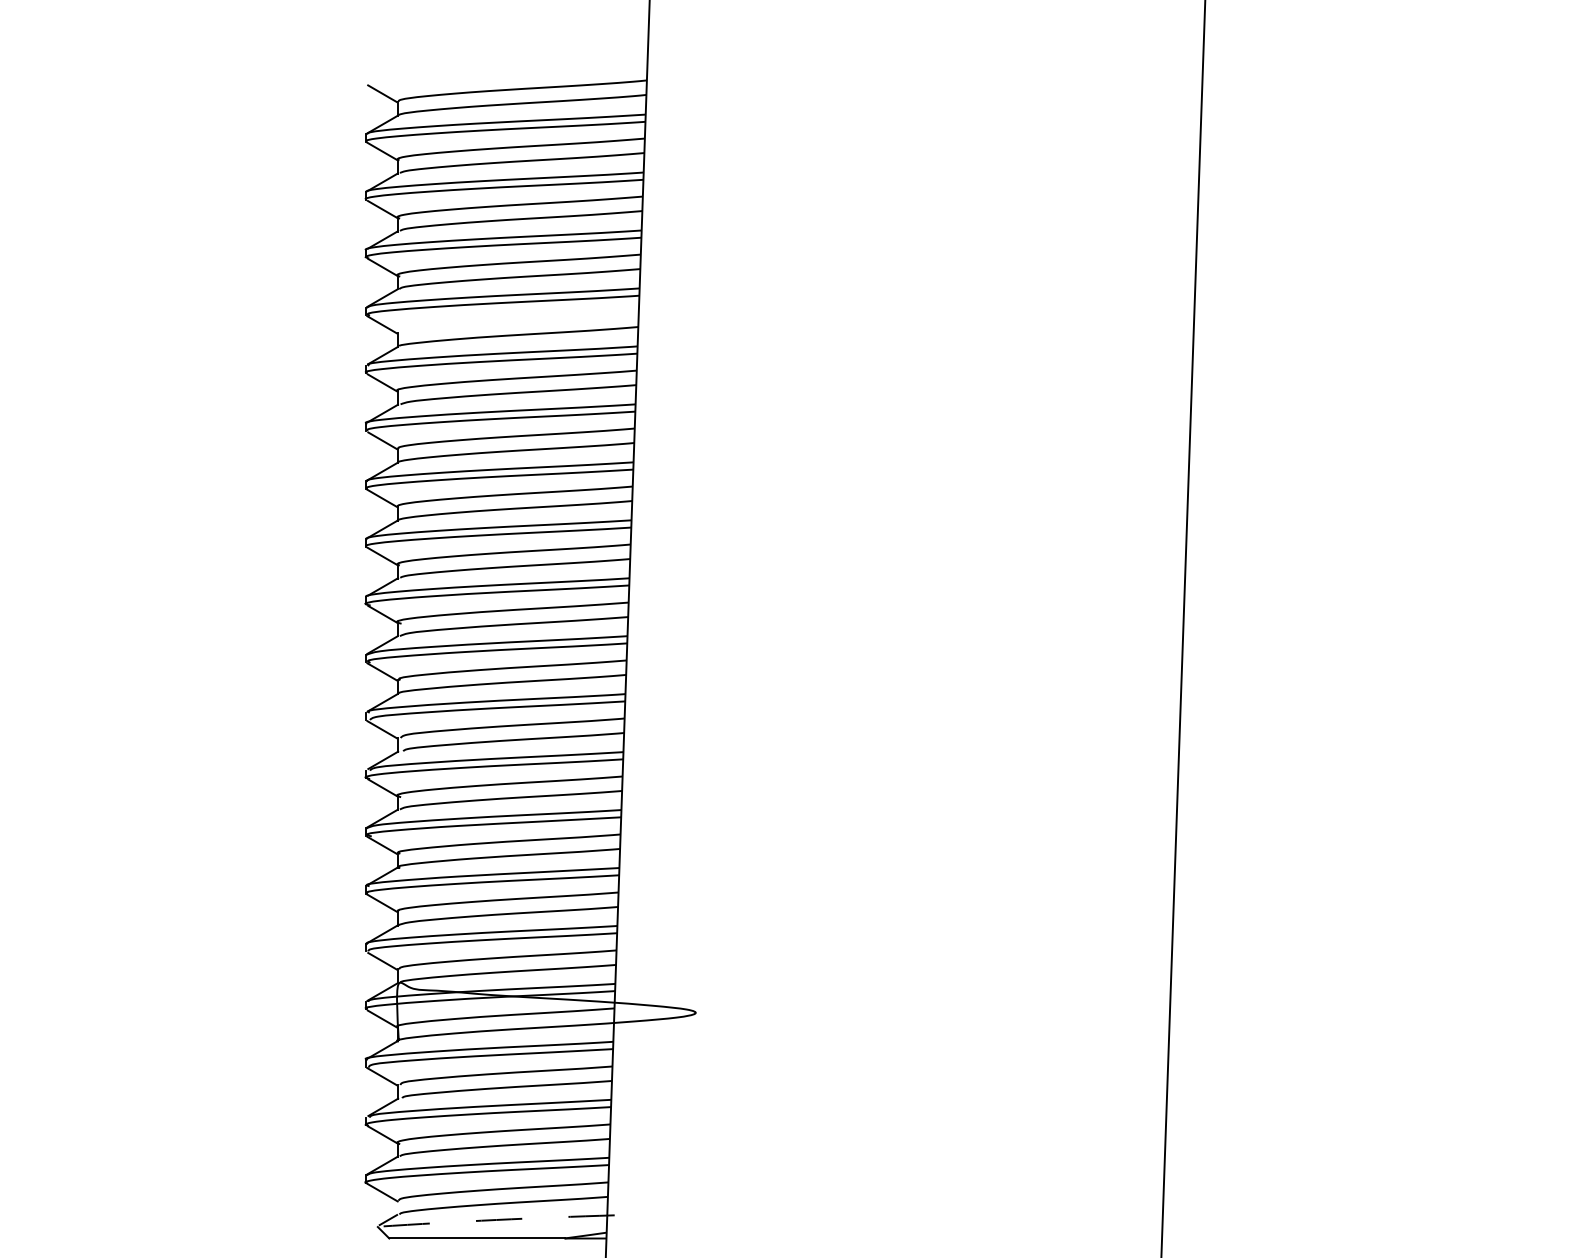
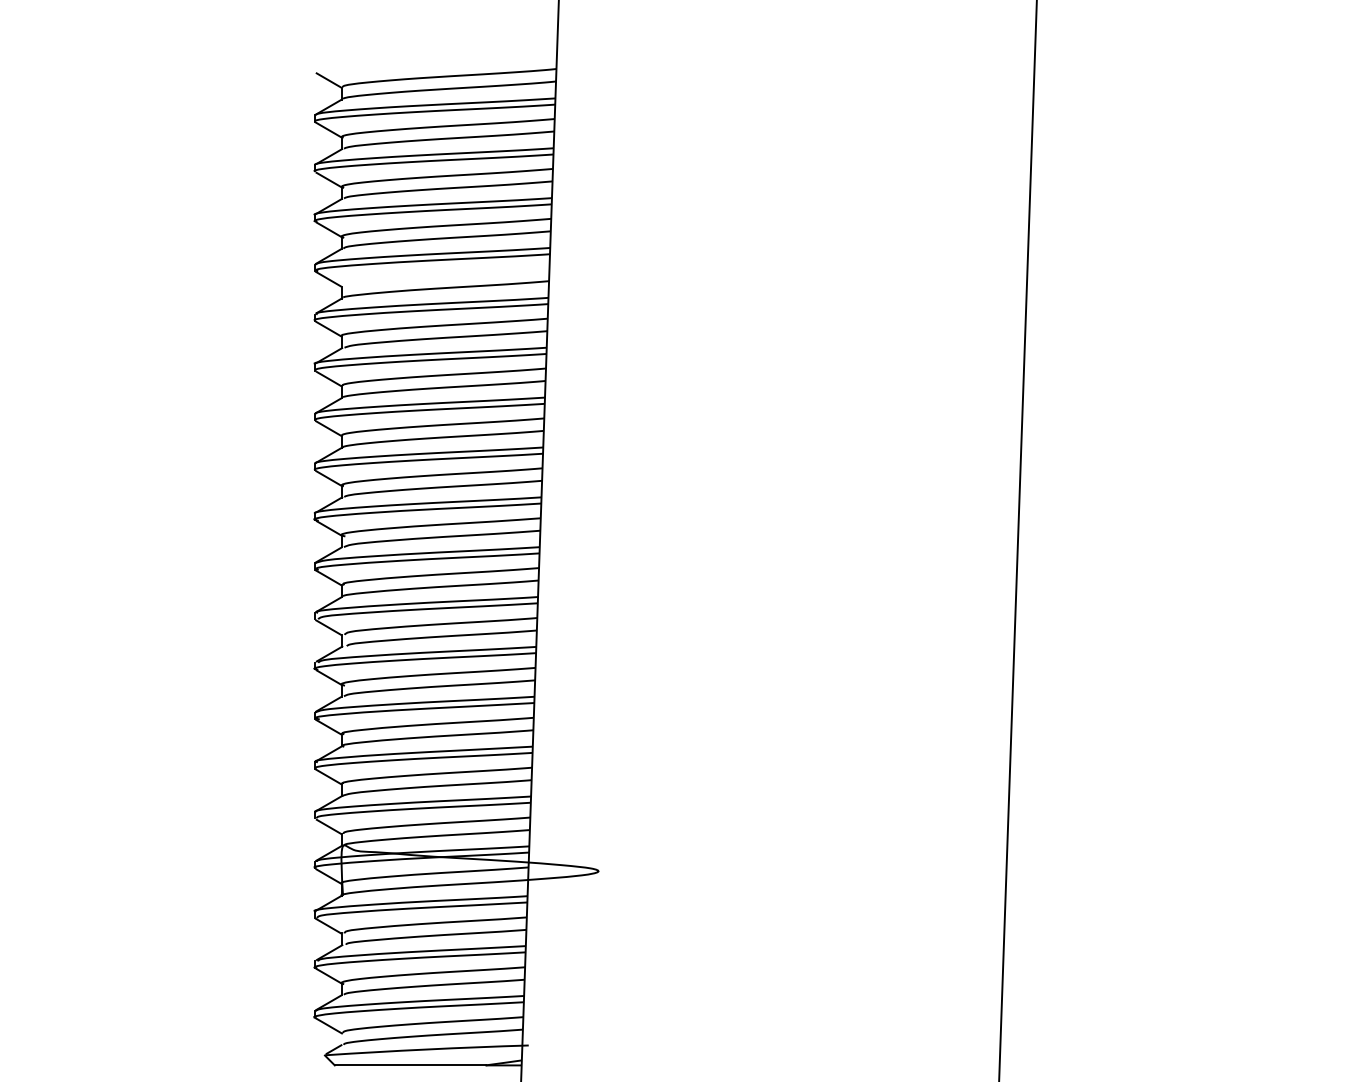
arc: (496, 1219) -> (427, 1049), dashed -> solid

